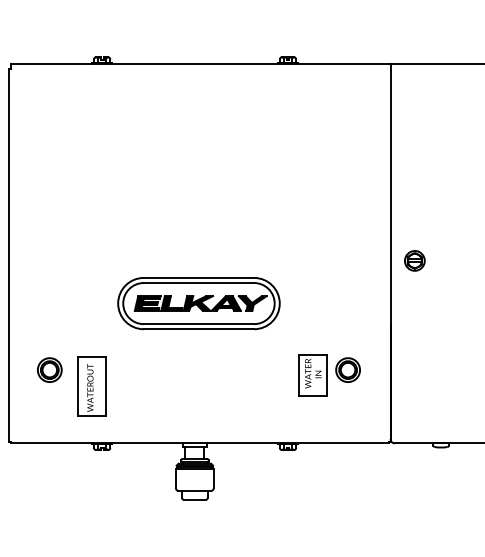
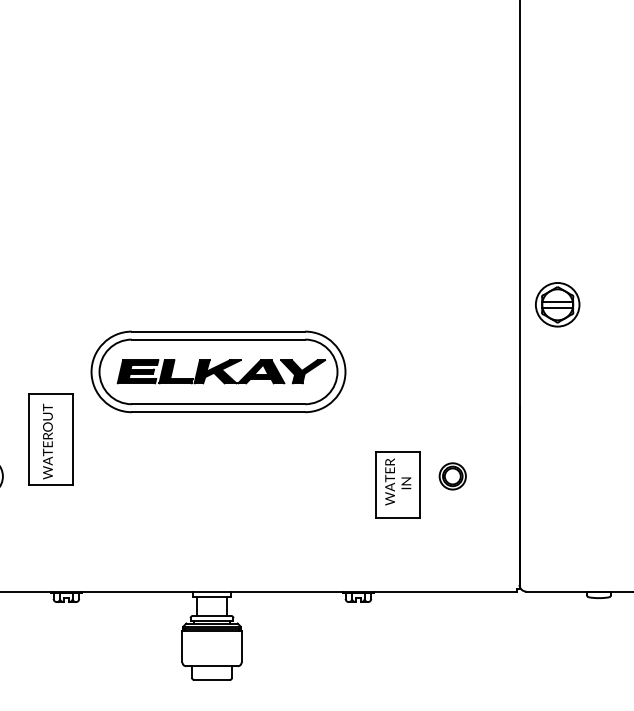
part: (414, 260) -> (557, 304), size x1.4
part: (347, 369) -> (451, 475), size x0.7
part: (91, 386) -> (49, 439), moved

